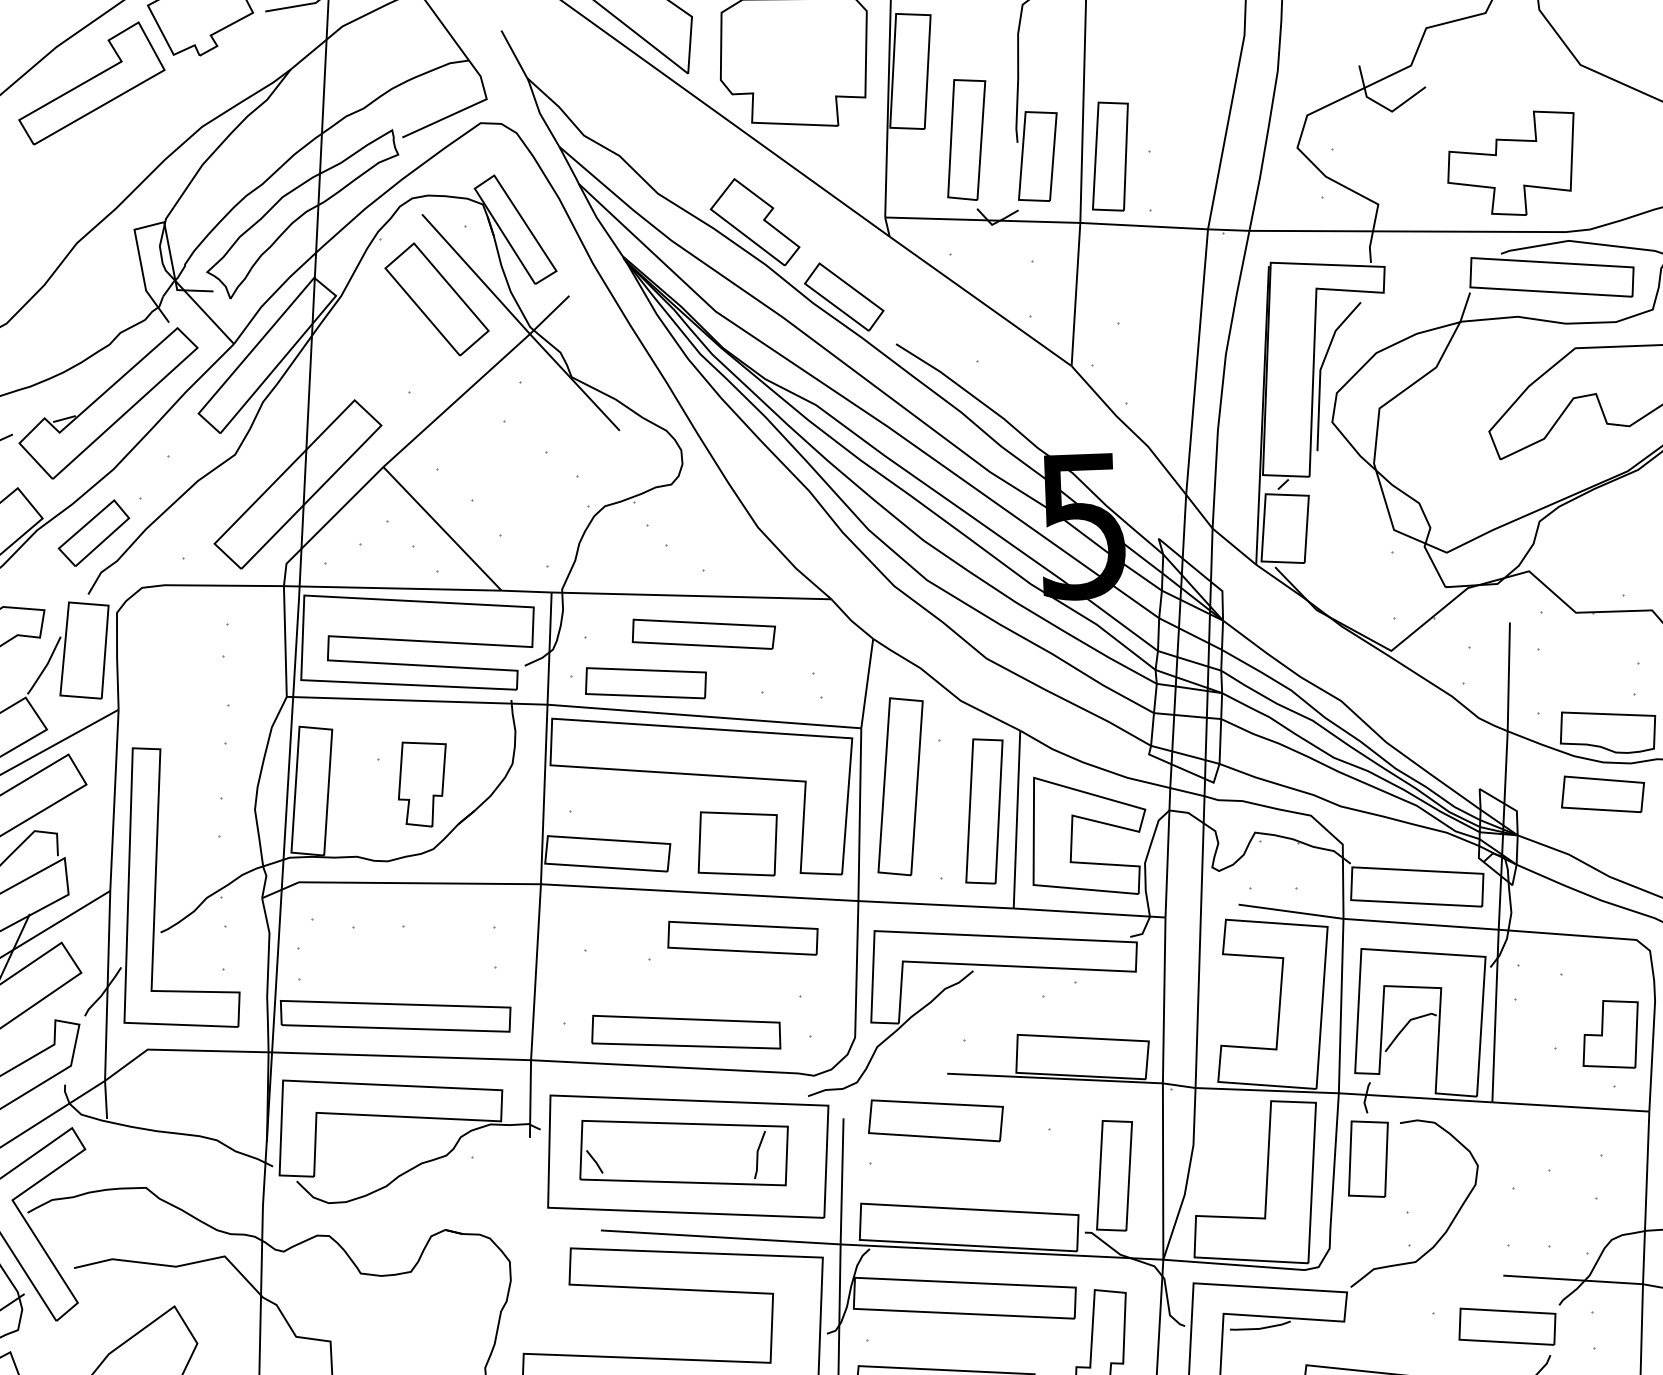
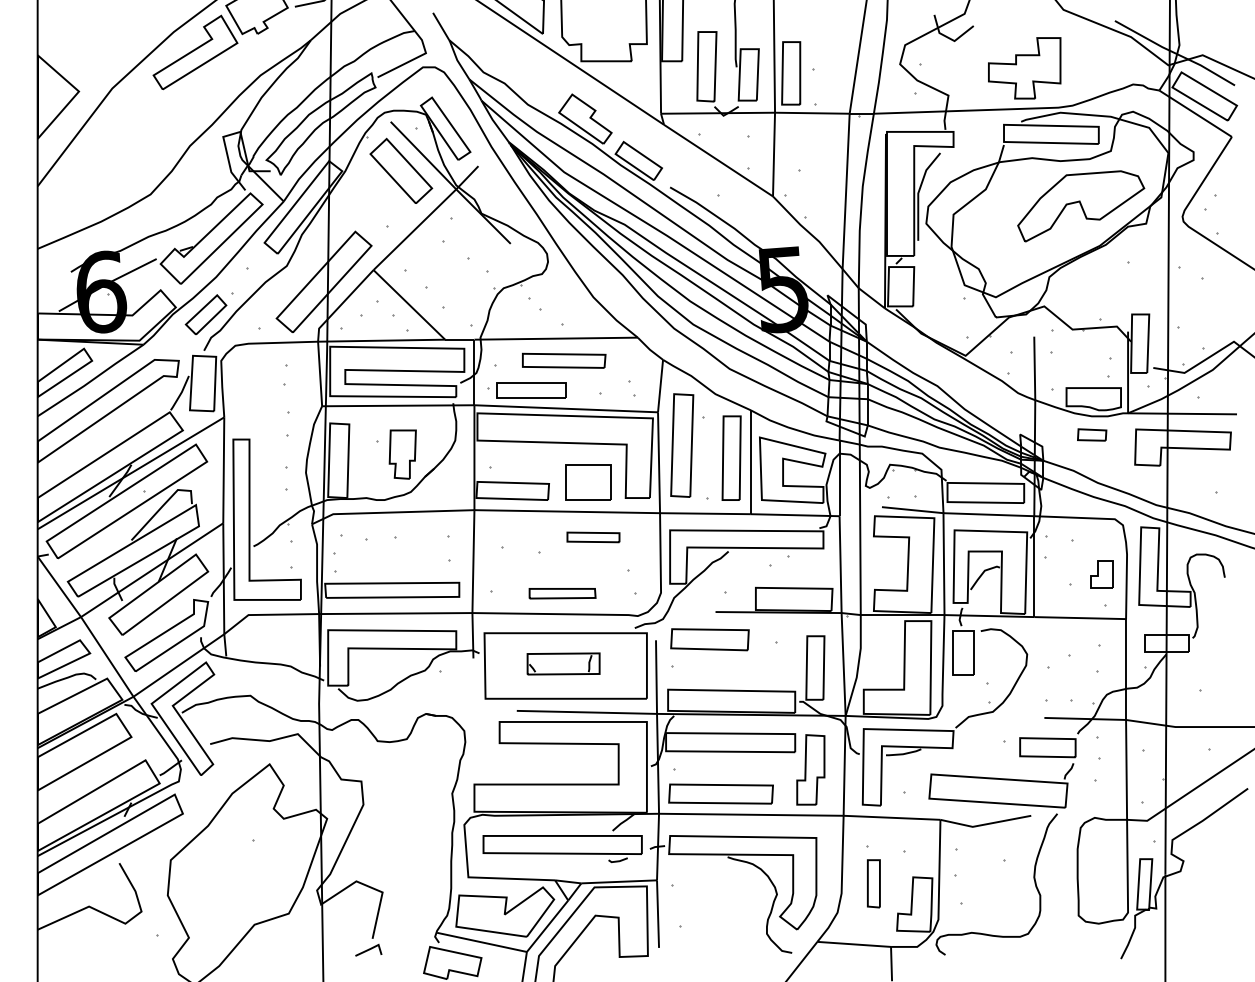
part: (1601, 793) -> (1091, 434), size x0.6
part: (743, 938) -> (593, 537), size x0.6
part: (686, 1032) -> (562, 593), size x0.6
part: (1610, 1033) -> (1101, 574), size x0.7
part: (683, 1152) -> (563, 663), size x0.6

